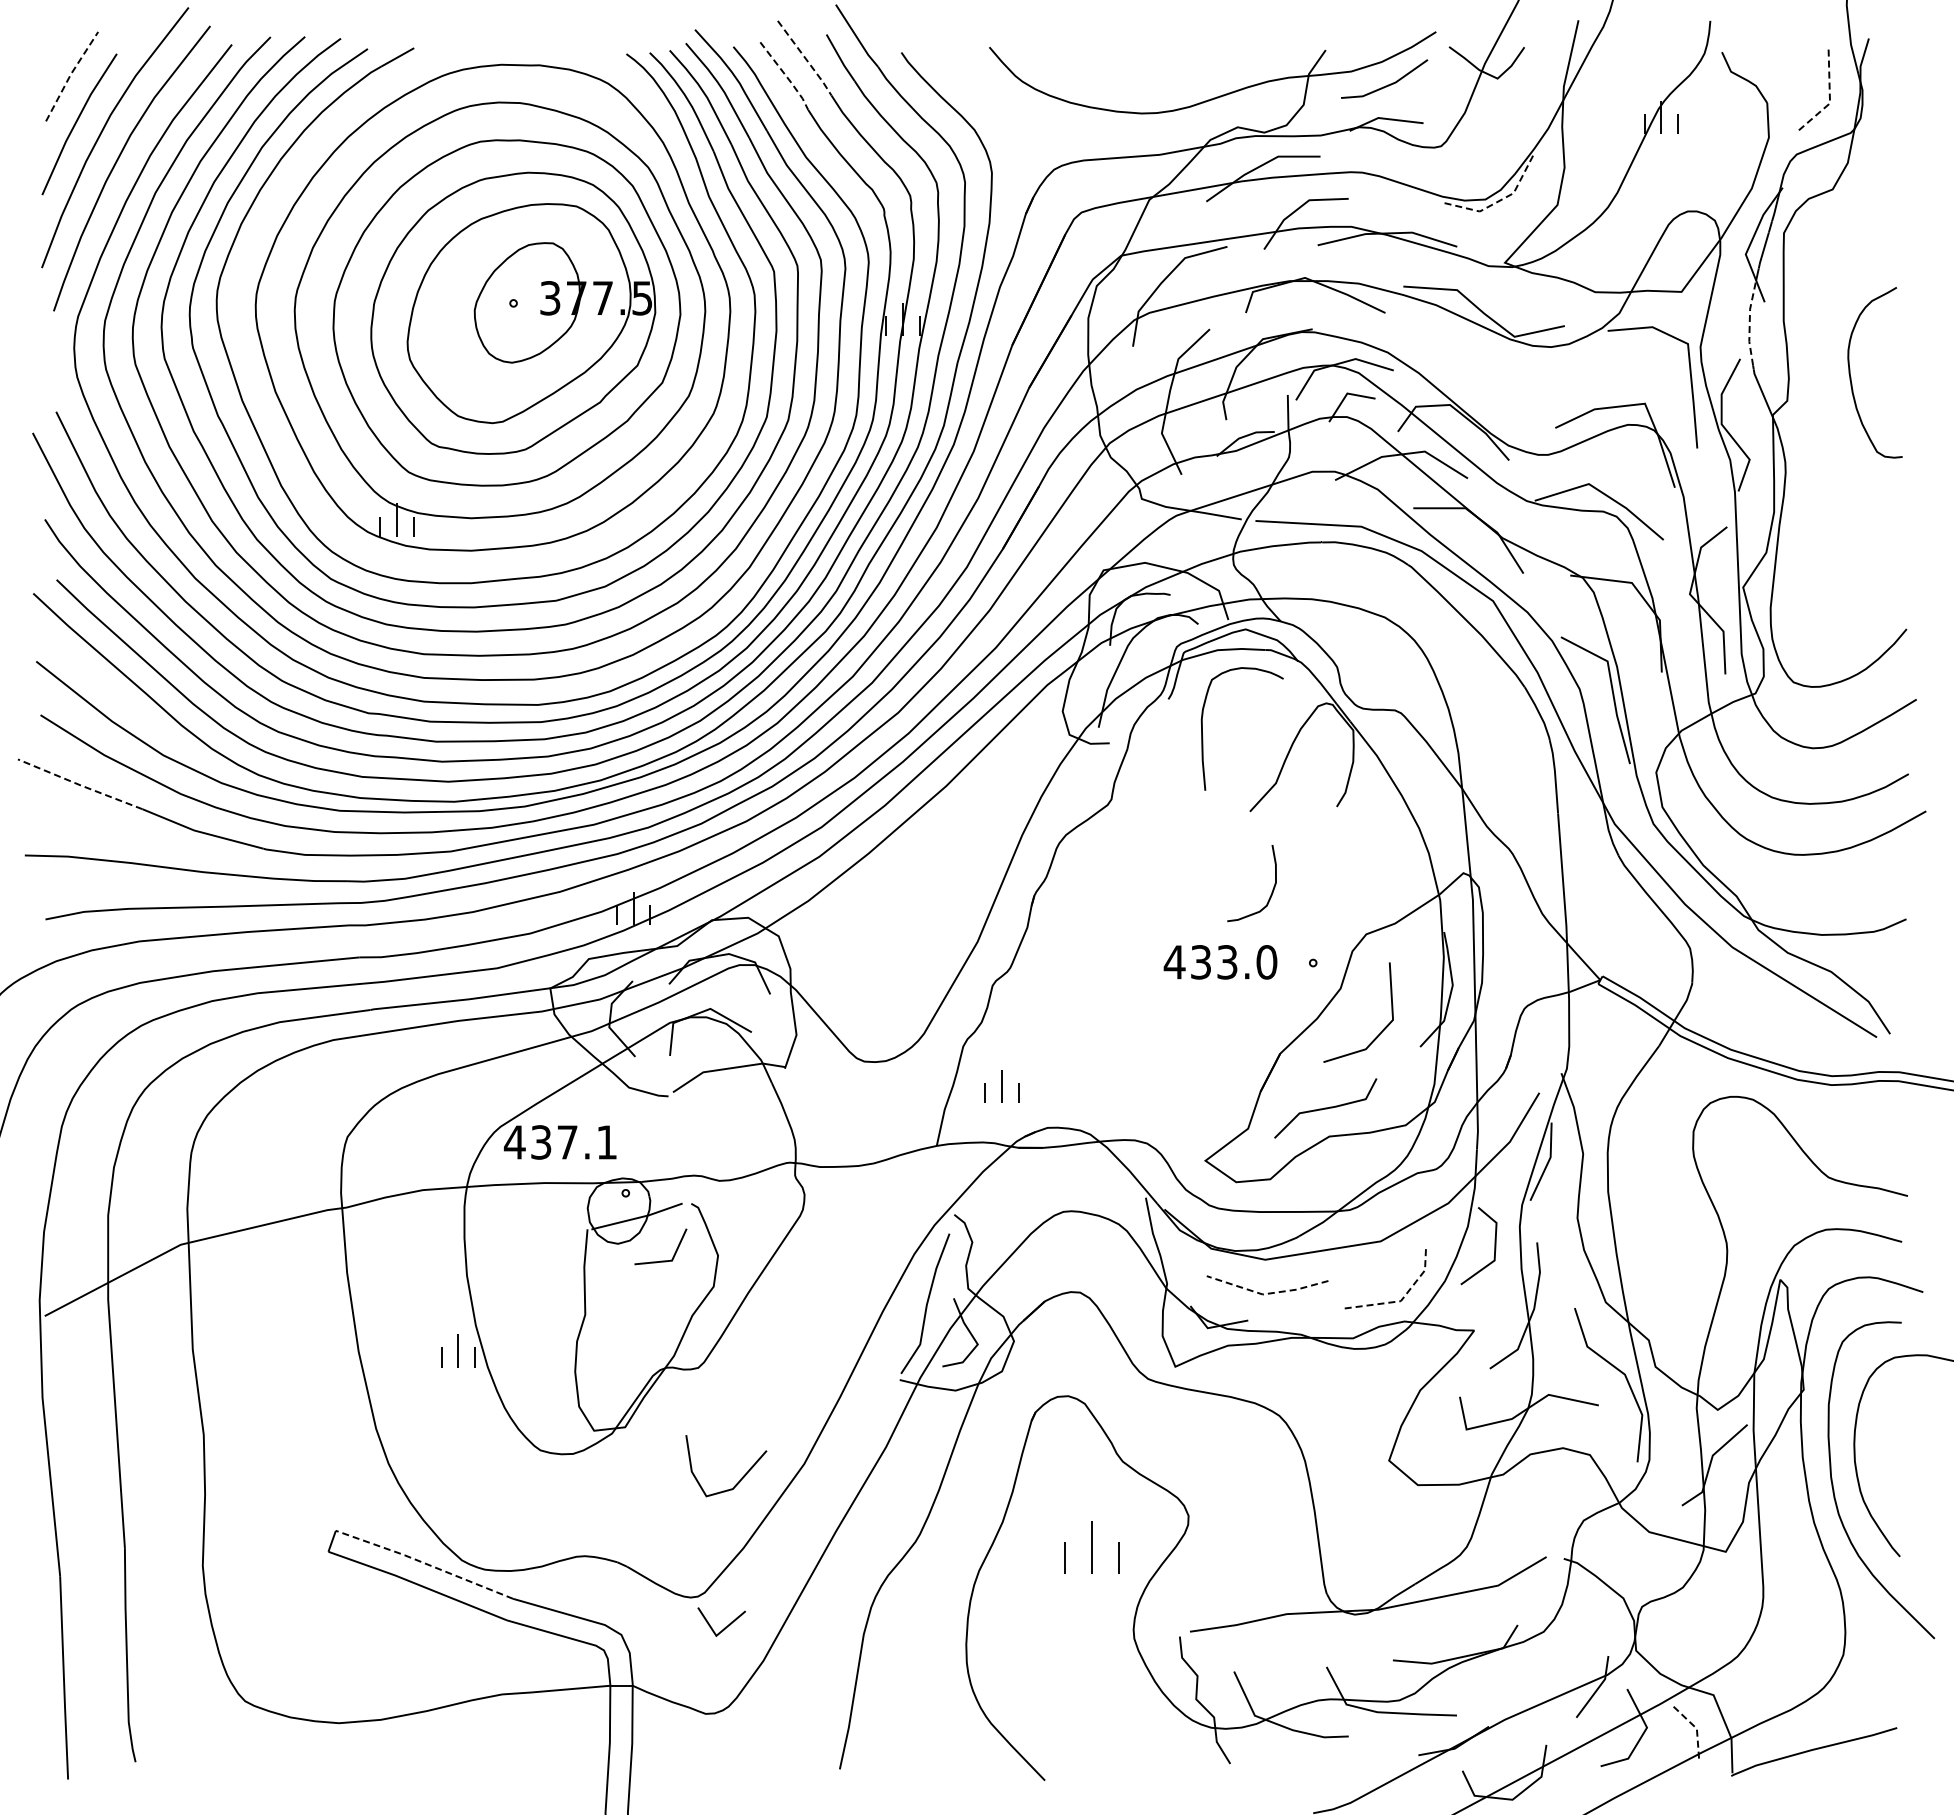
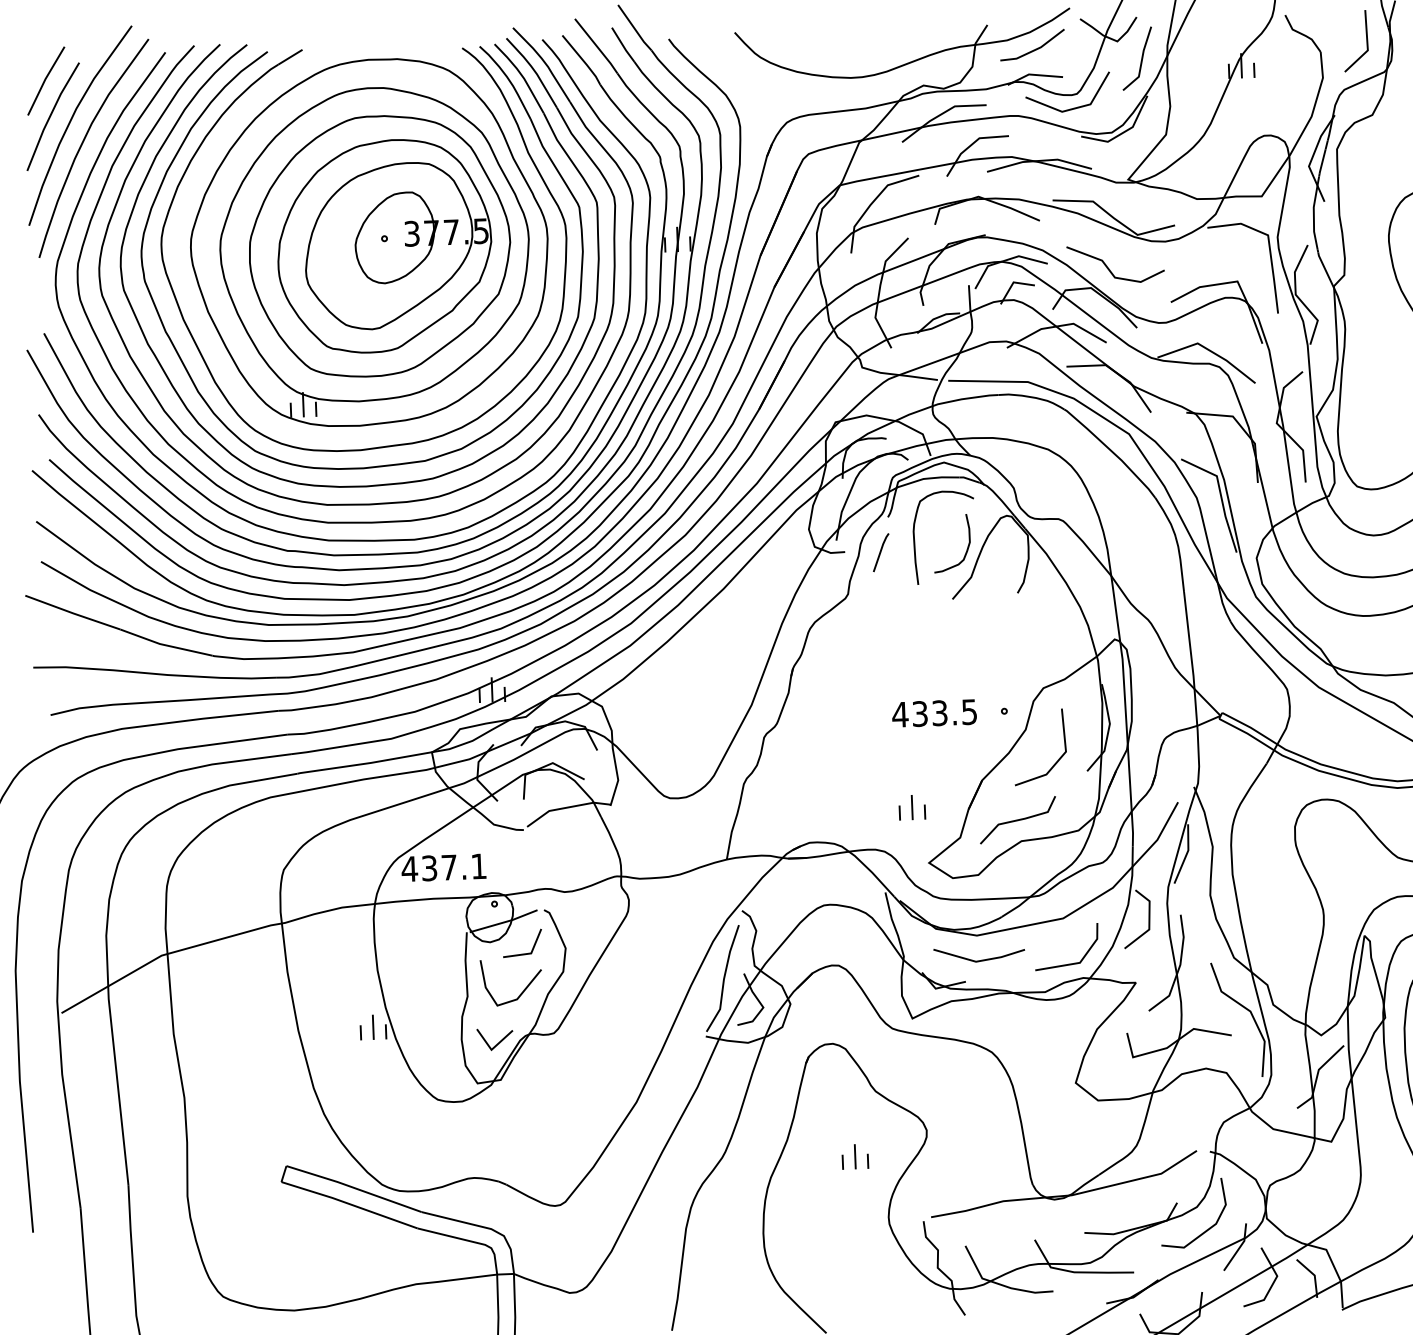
line: (805, 58) -> (596, 46), dashed -> solid
line: (70, 74) -> (45, 79), dashed -> solid
line: (786, 76) -> (583, 60), dashed -> solid
line: (1829, 98) -> (1367, 46), dashed -> solid
line: (1528, 102) -> (1141, 58), added
line: (1432, 165) -> (1070, 108), added
line: (1500, 200) -> (1123, 132), dashed -> solid
line: (1749, 322) -> (1313, 217), dashed -> solid
line: (1475, 380) -> (1109, 268), added
line: (1157, 745) -> (881, 552), added
line: (80, 785) -> (73, 613), dashed -> solid
curve: (1272, 889) -> (967, 547), moved
text: (1266, 962) -> (969, 712), 433.0 -> 433.5
part: (1001, 1086) -> (911, 807), moved
line: (1266, 1293) -> (978, 960), dashed -> solid
line: (1400, 1301) -> (1079, 963), dashed -> solid
line: (741, 1477) -> (523, 990), moved
part: (1092, 1547) -> (855, 1156), size x0.62
line: (424, 1563) -> (353, 1188), dashed -> solid
line: (725, 1626) -> (498, 1042), moved
line: (1555, 1662) -> (1206, 1229), added
line: (1696, 1728) -> (1314, 1275), dashed -> solid

